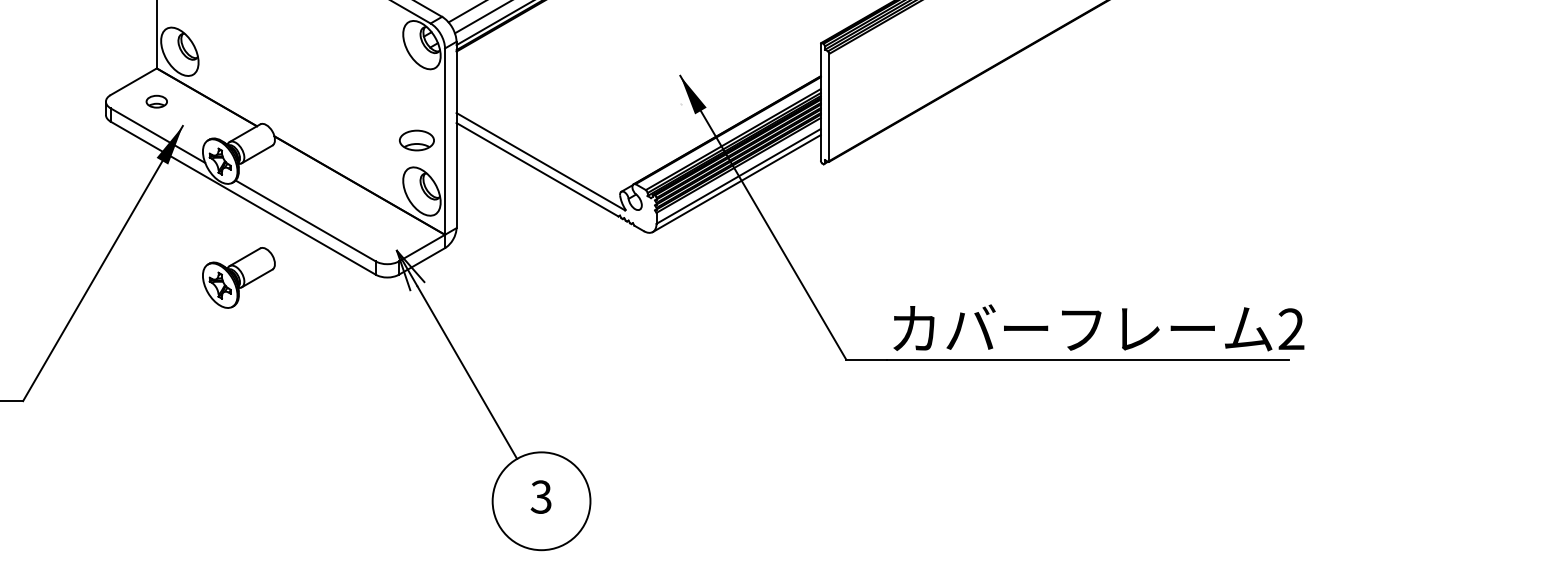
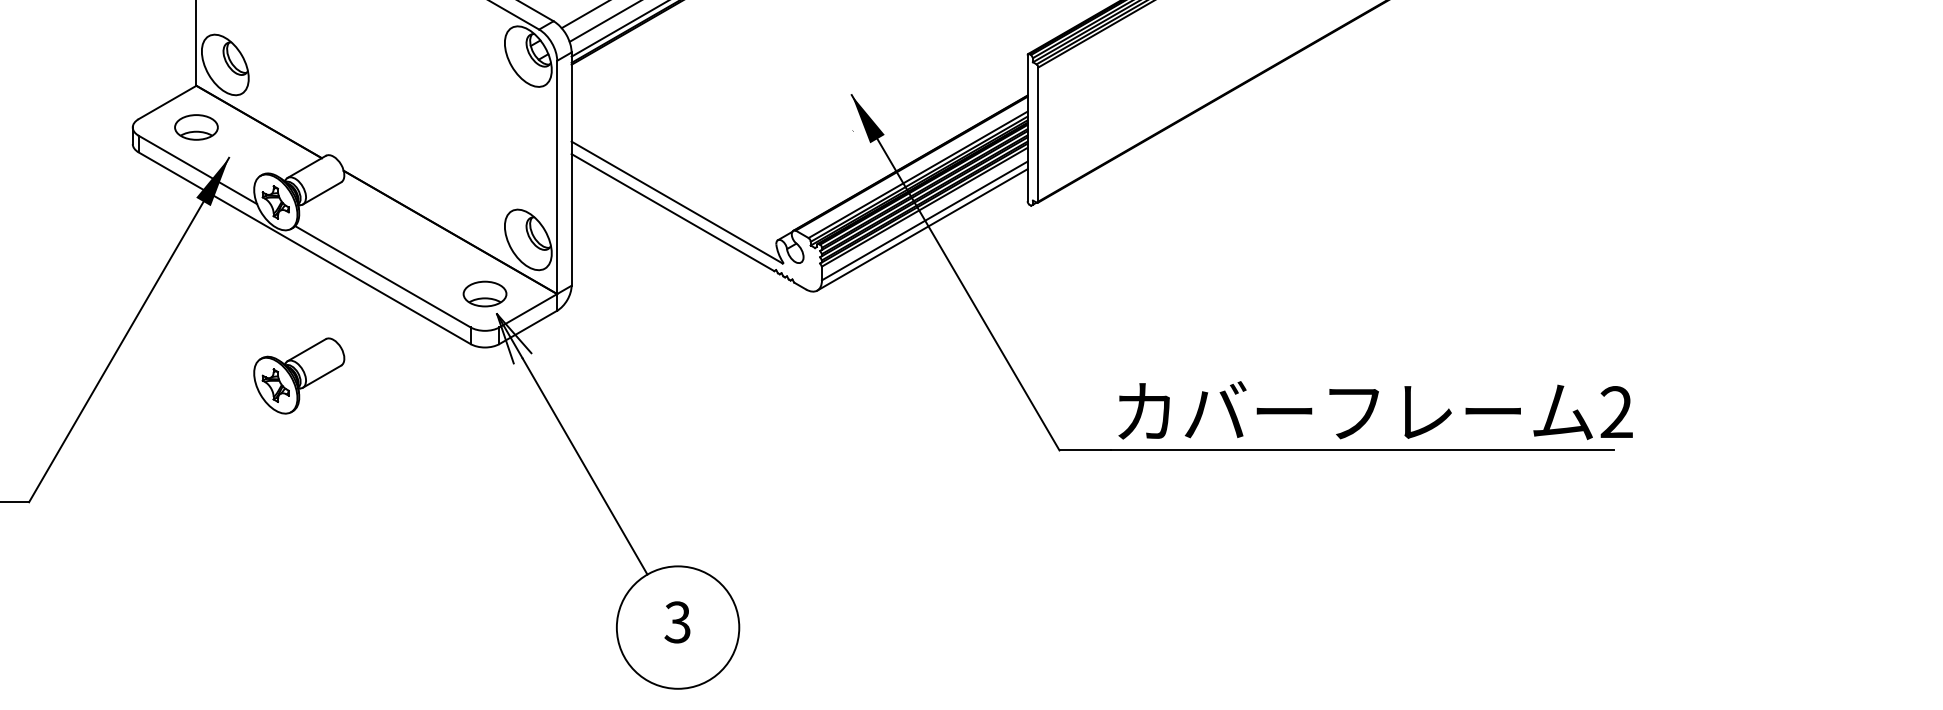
part: (156, 101) -> (196, 127), size x1.67
part: (416, 140) -> (484, 293), moved
part: (239, 277) -> (299, 375), moved

